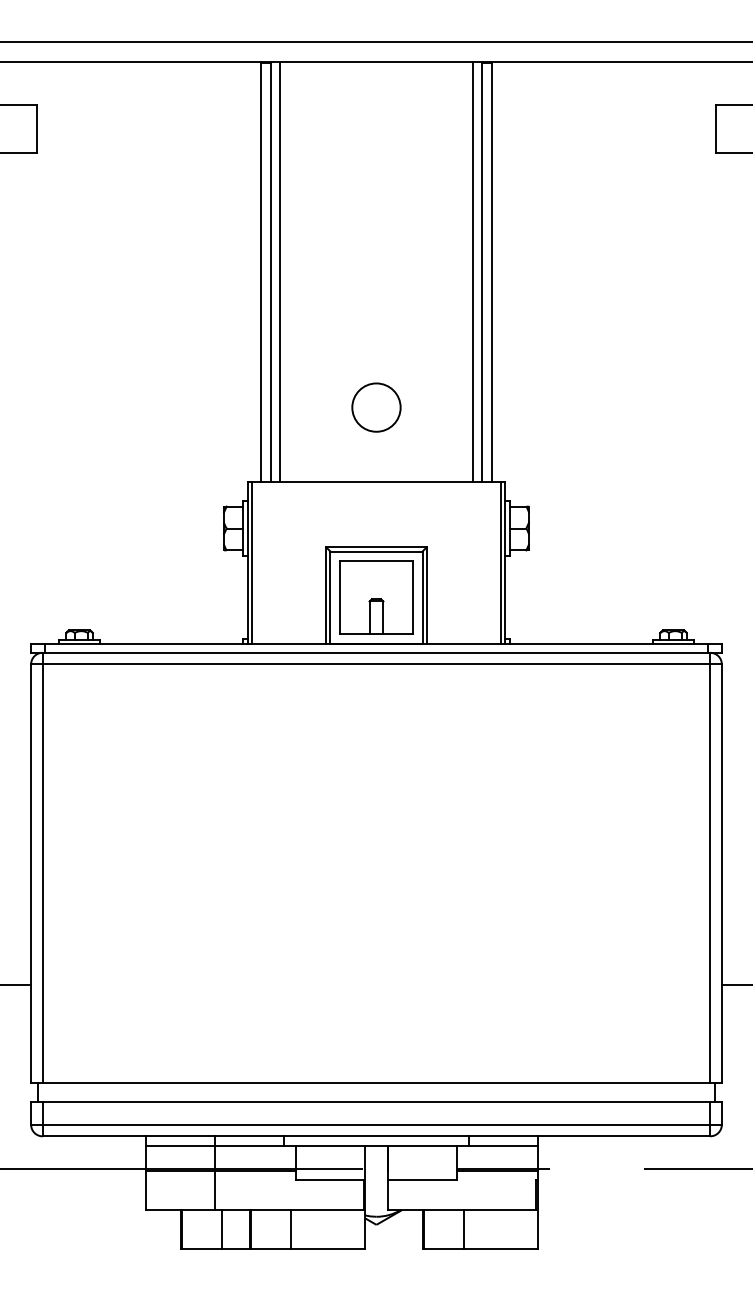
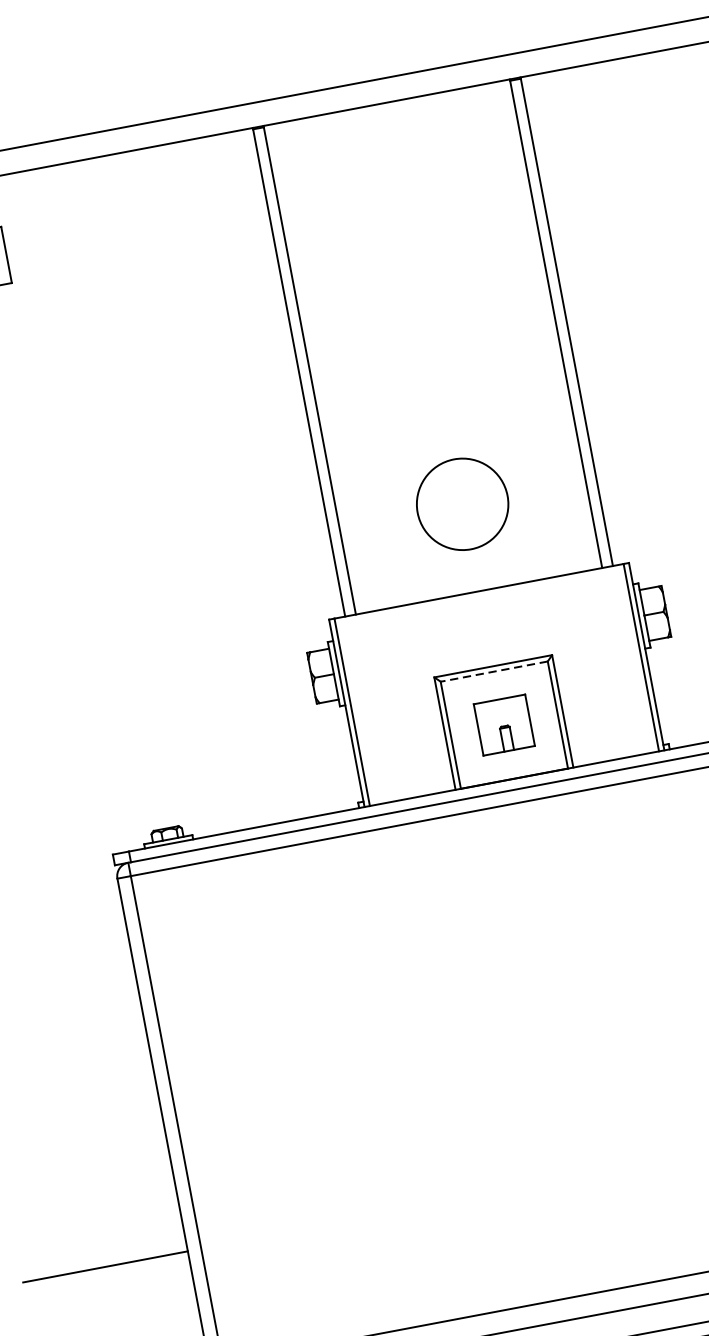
line: (279, 272) -> (320, 368), removed
line: (473, 272) -> (545, 325), removed
circle: (376, 407) -> (462, 504), size x1.6
line: (375, 551) -> (493, 671), solid -> dashed
part: (376, 597) -> (504, 725), size x0.6

